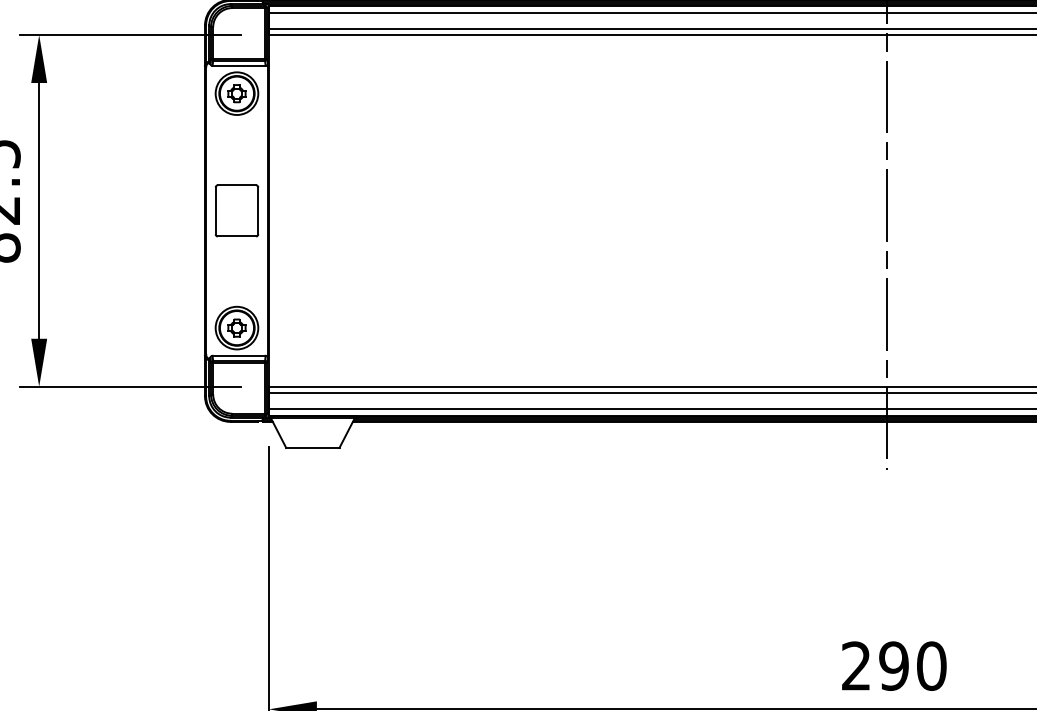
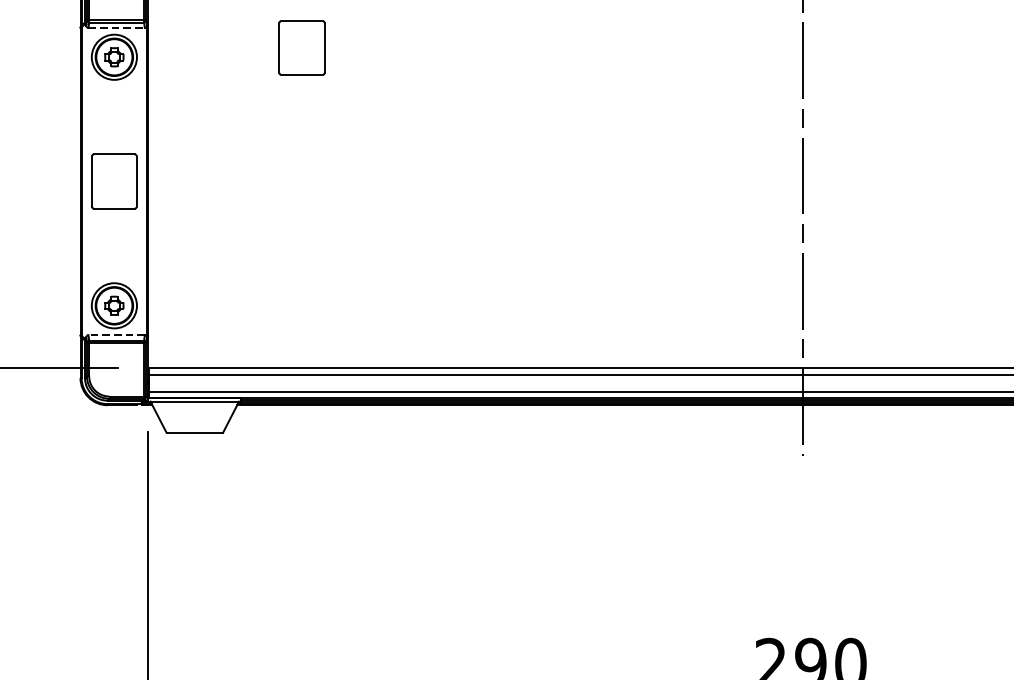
line: (239, 65) -> (117, 27), solid -> dashed
part: (413, 84) -> (301, 47), added
line: (239, 355) -> (117, 334), solid -> dashed

